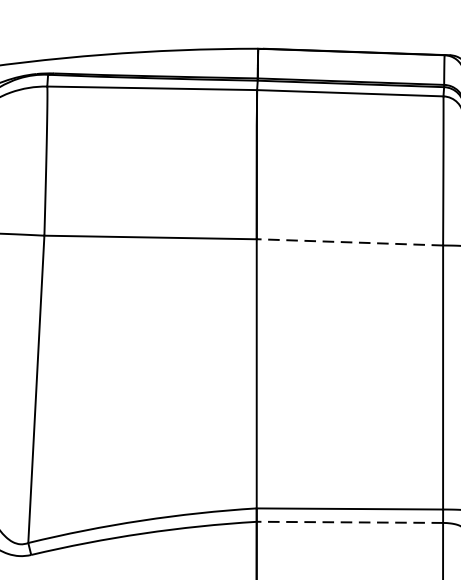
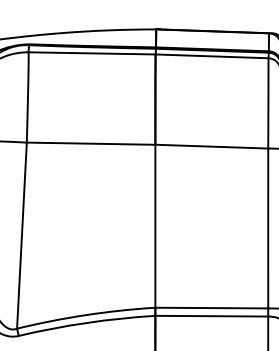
line: (349, 242) -> (211, 146), dashed -> solid
line: (349, 522) -> (211, 316), dashed -> solid

